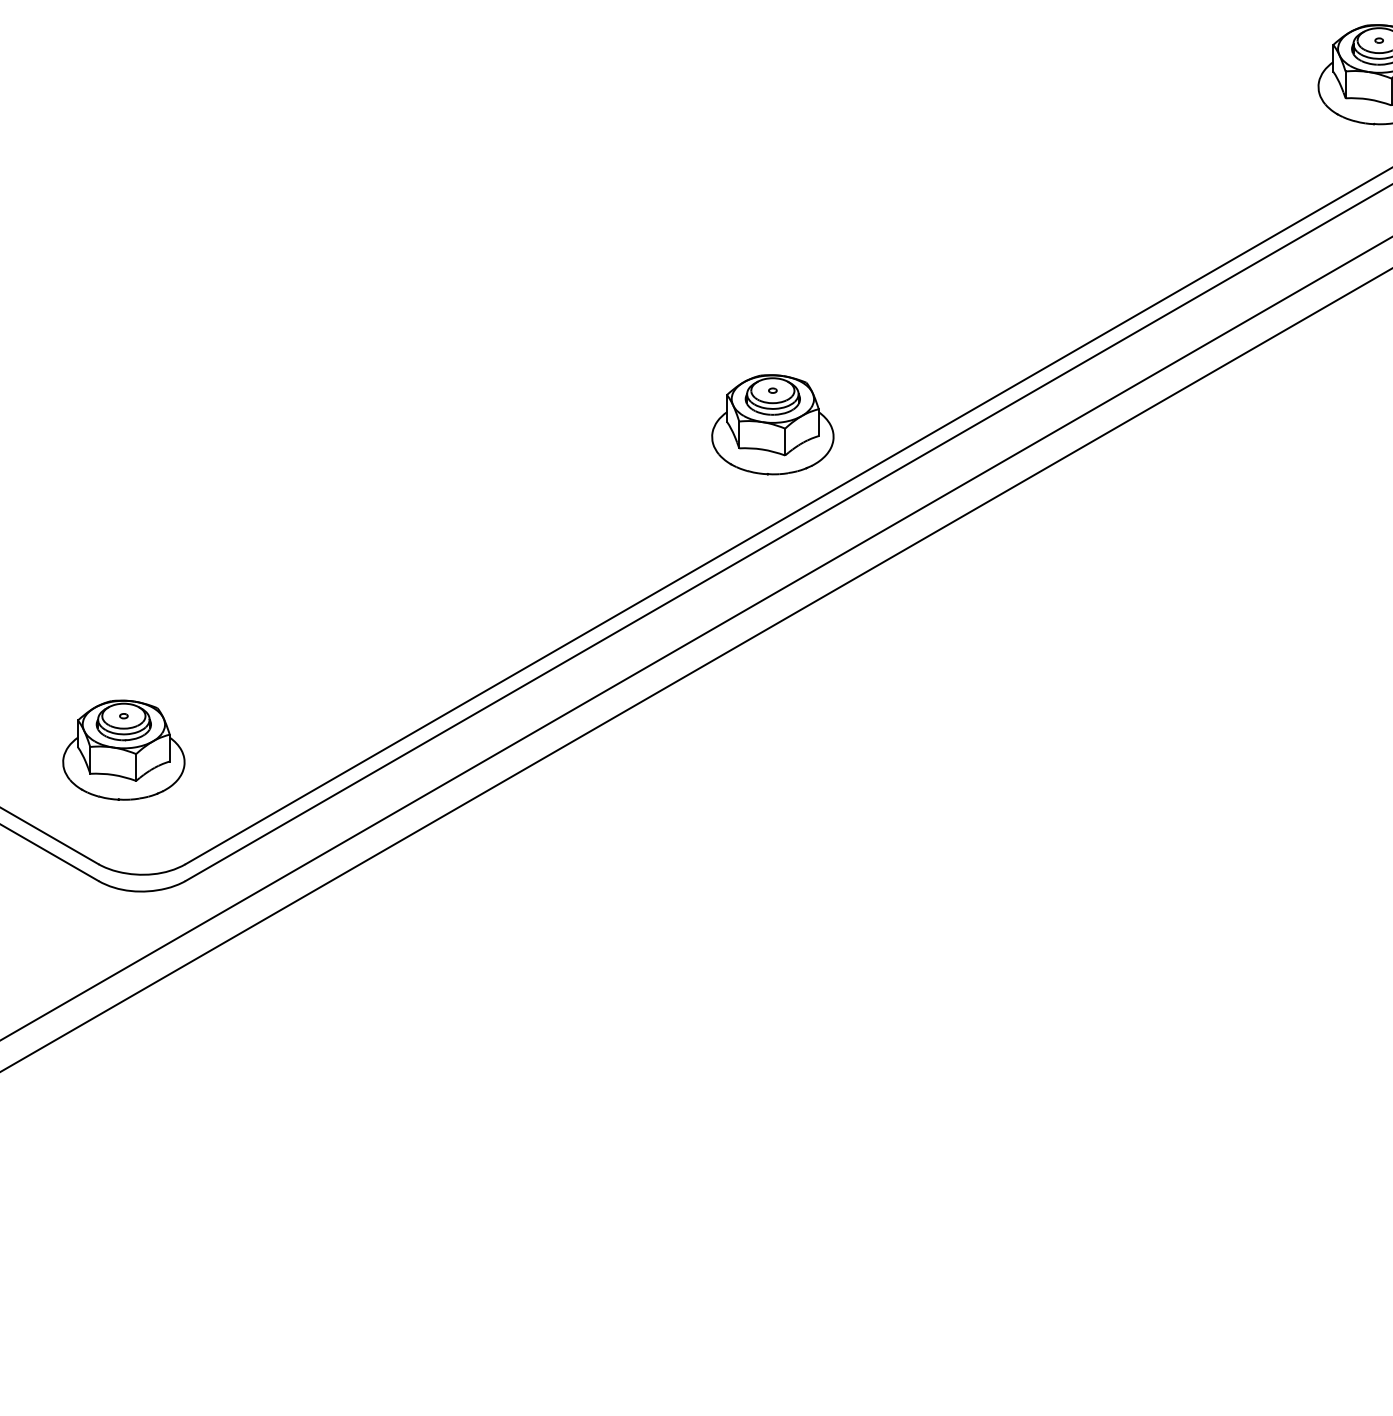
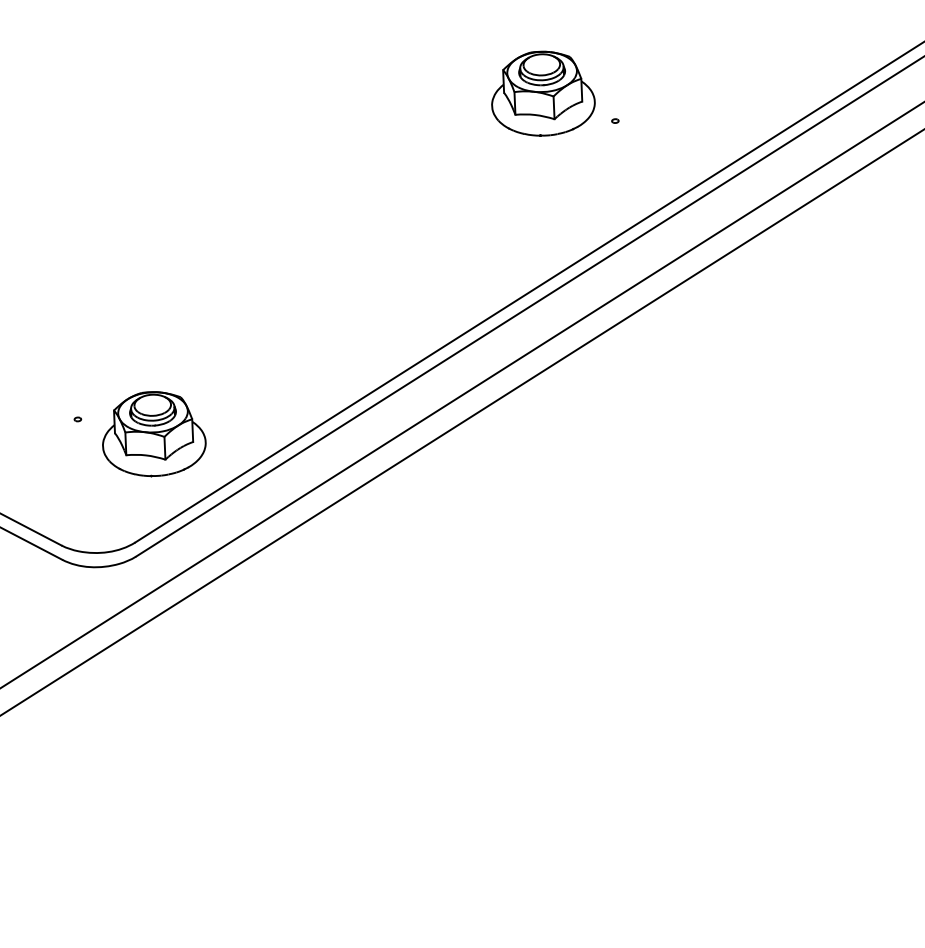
part: (772, 424) -> (542, 93), moved
part: (123, 749) -> (153, 433), moved

